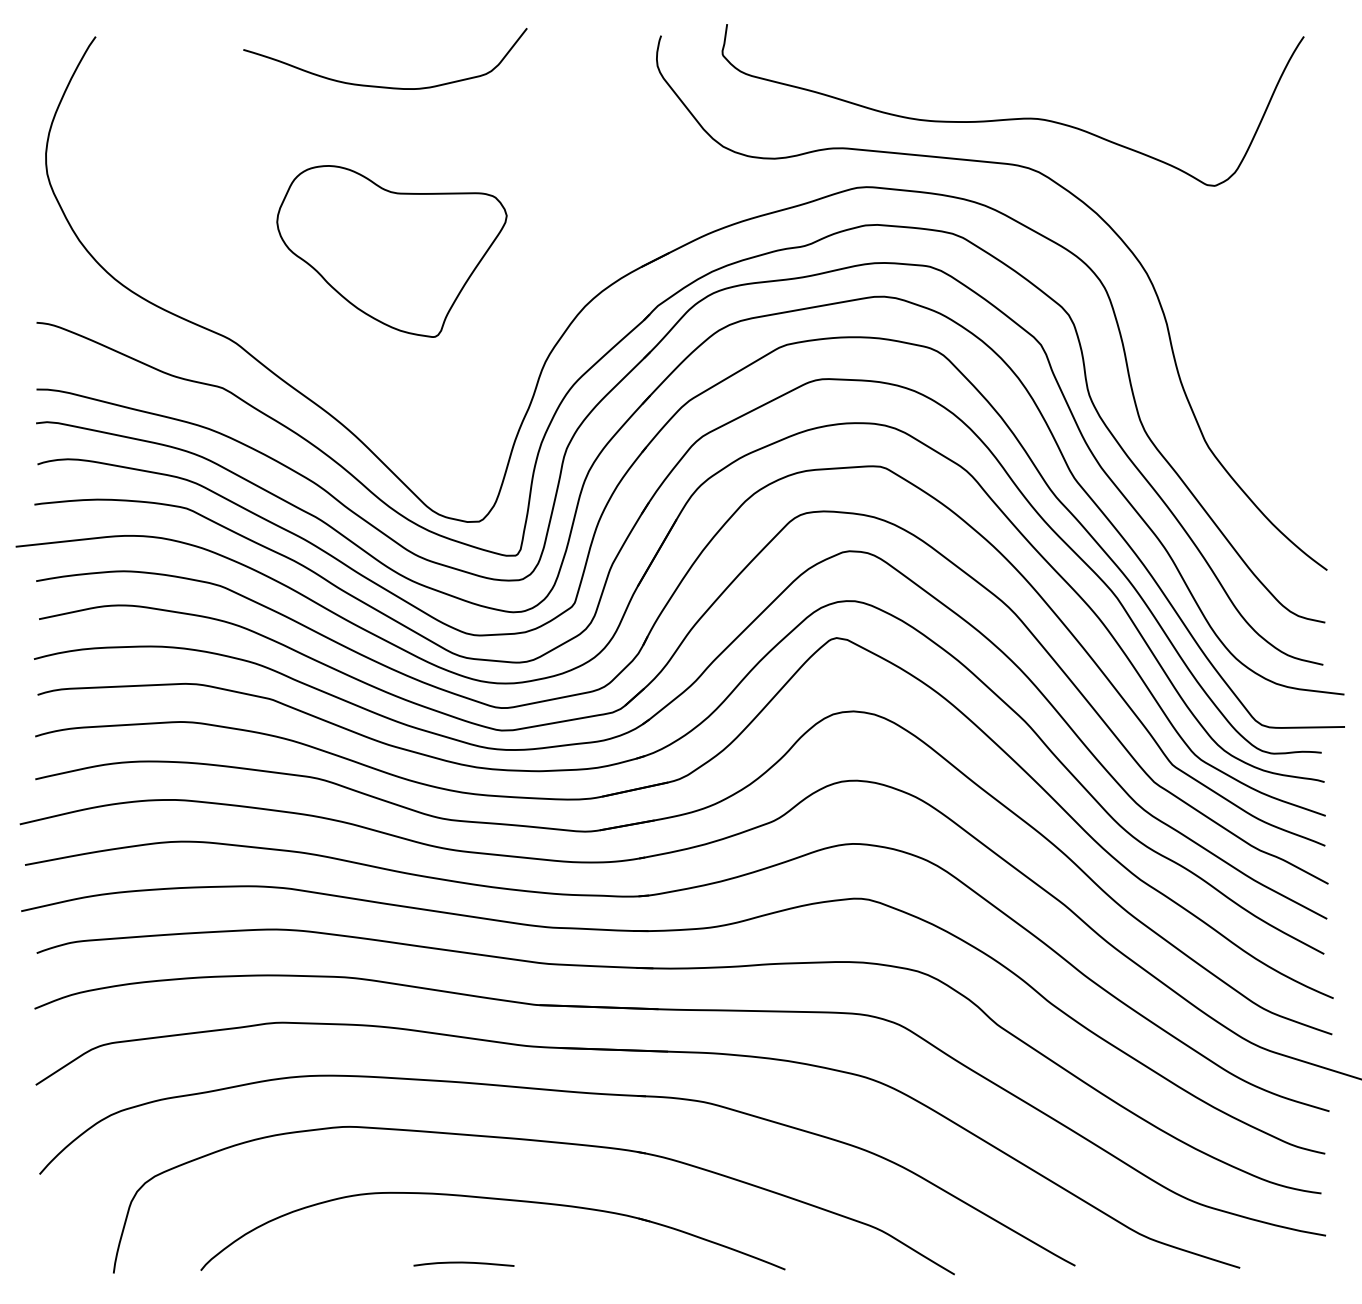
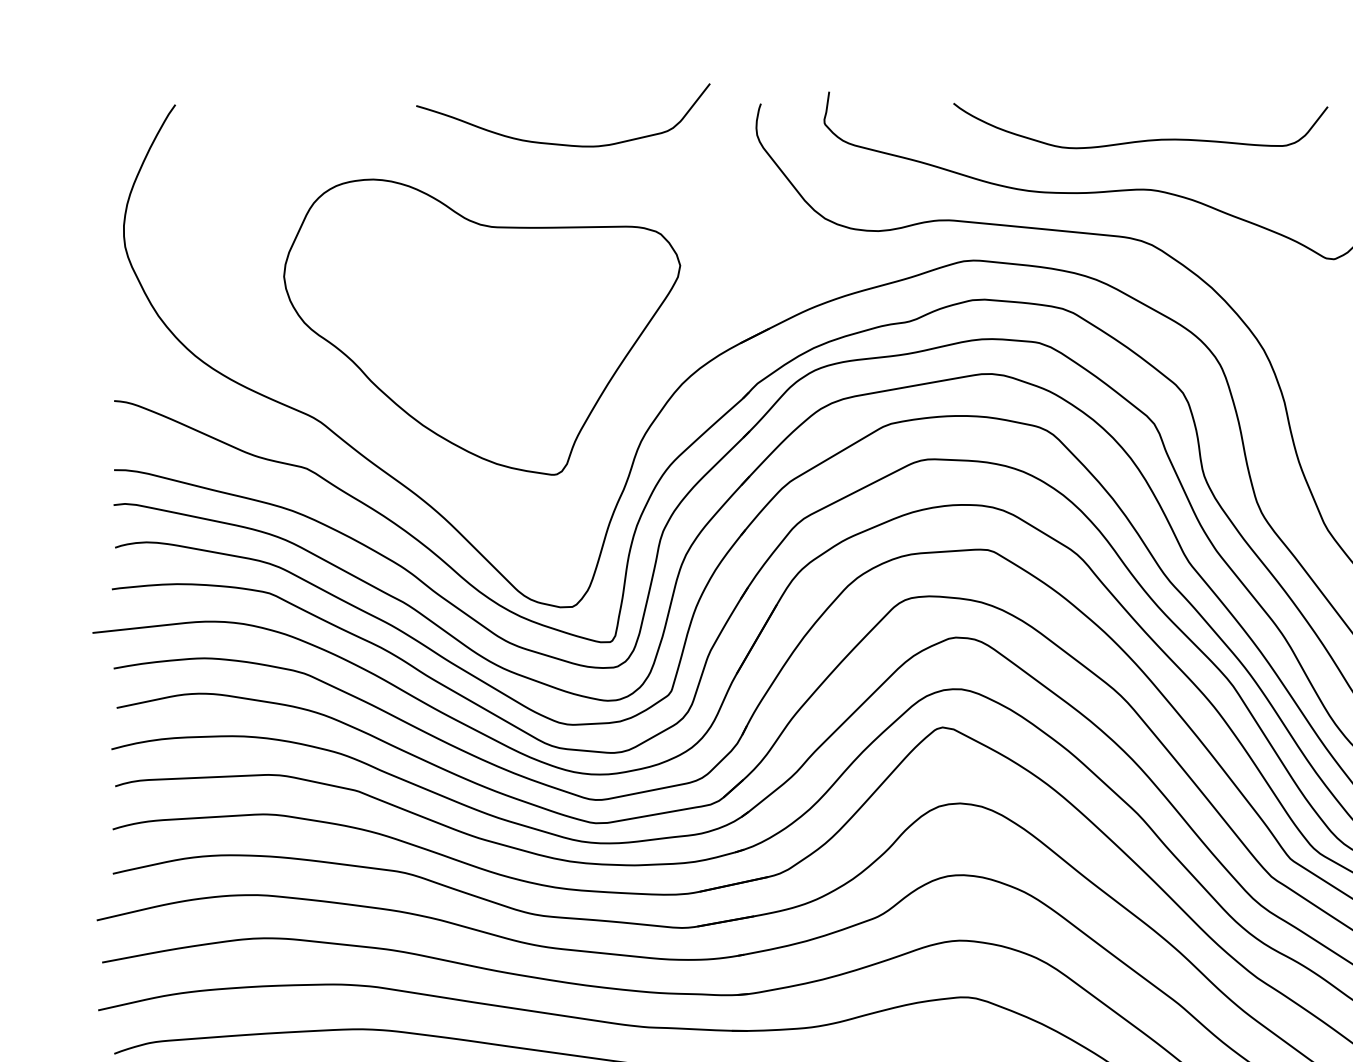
curve: (1030, 70) -> (1143, 139), added
curve: (385, 86) -> (563, 143), moved
part: (391, 251) -> (481, 327), size x1.67

